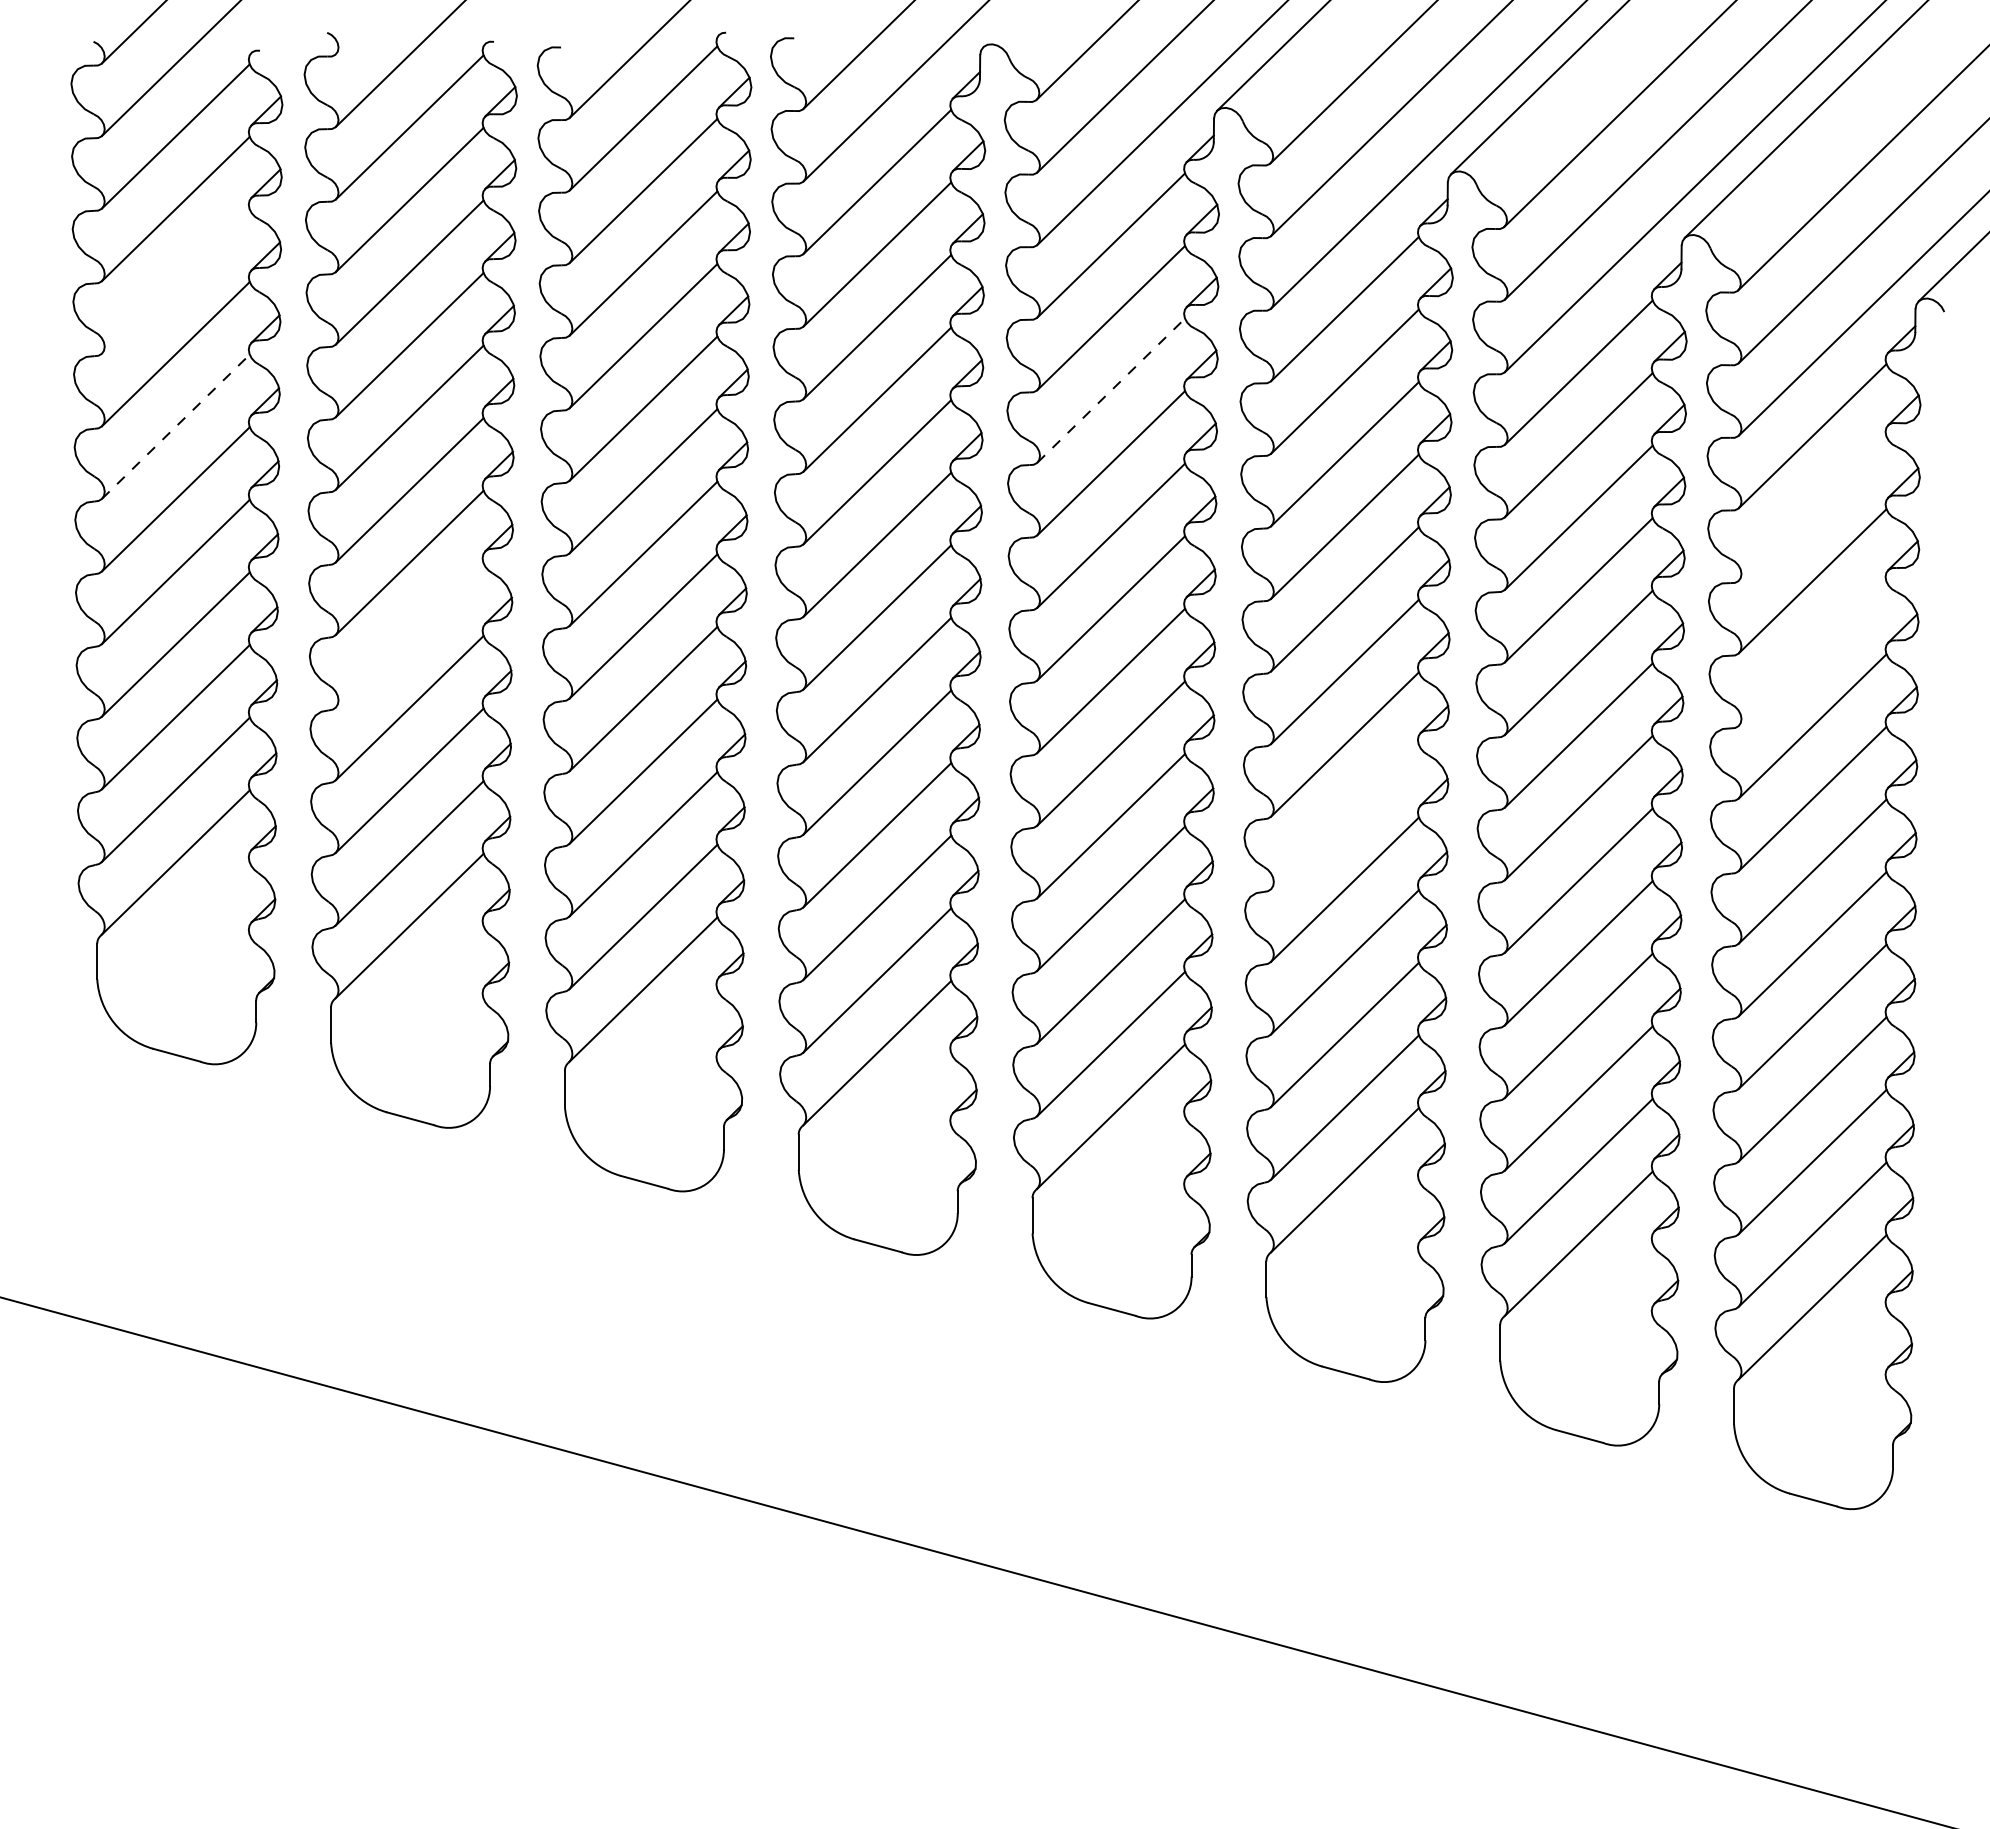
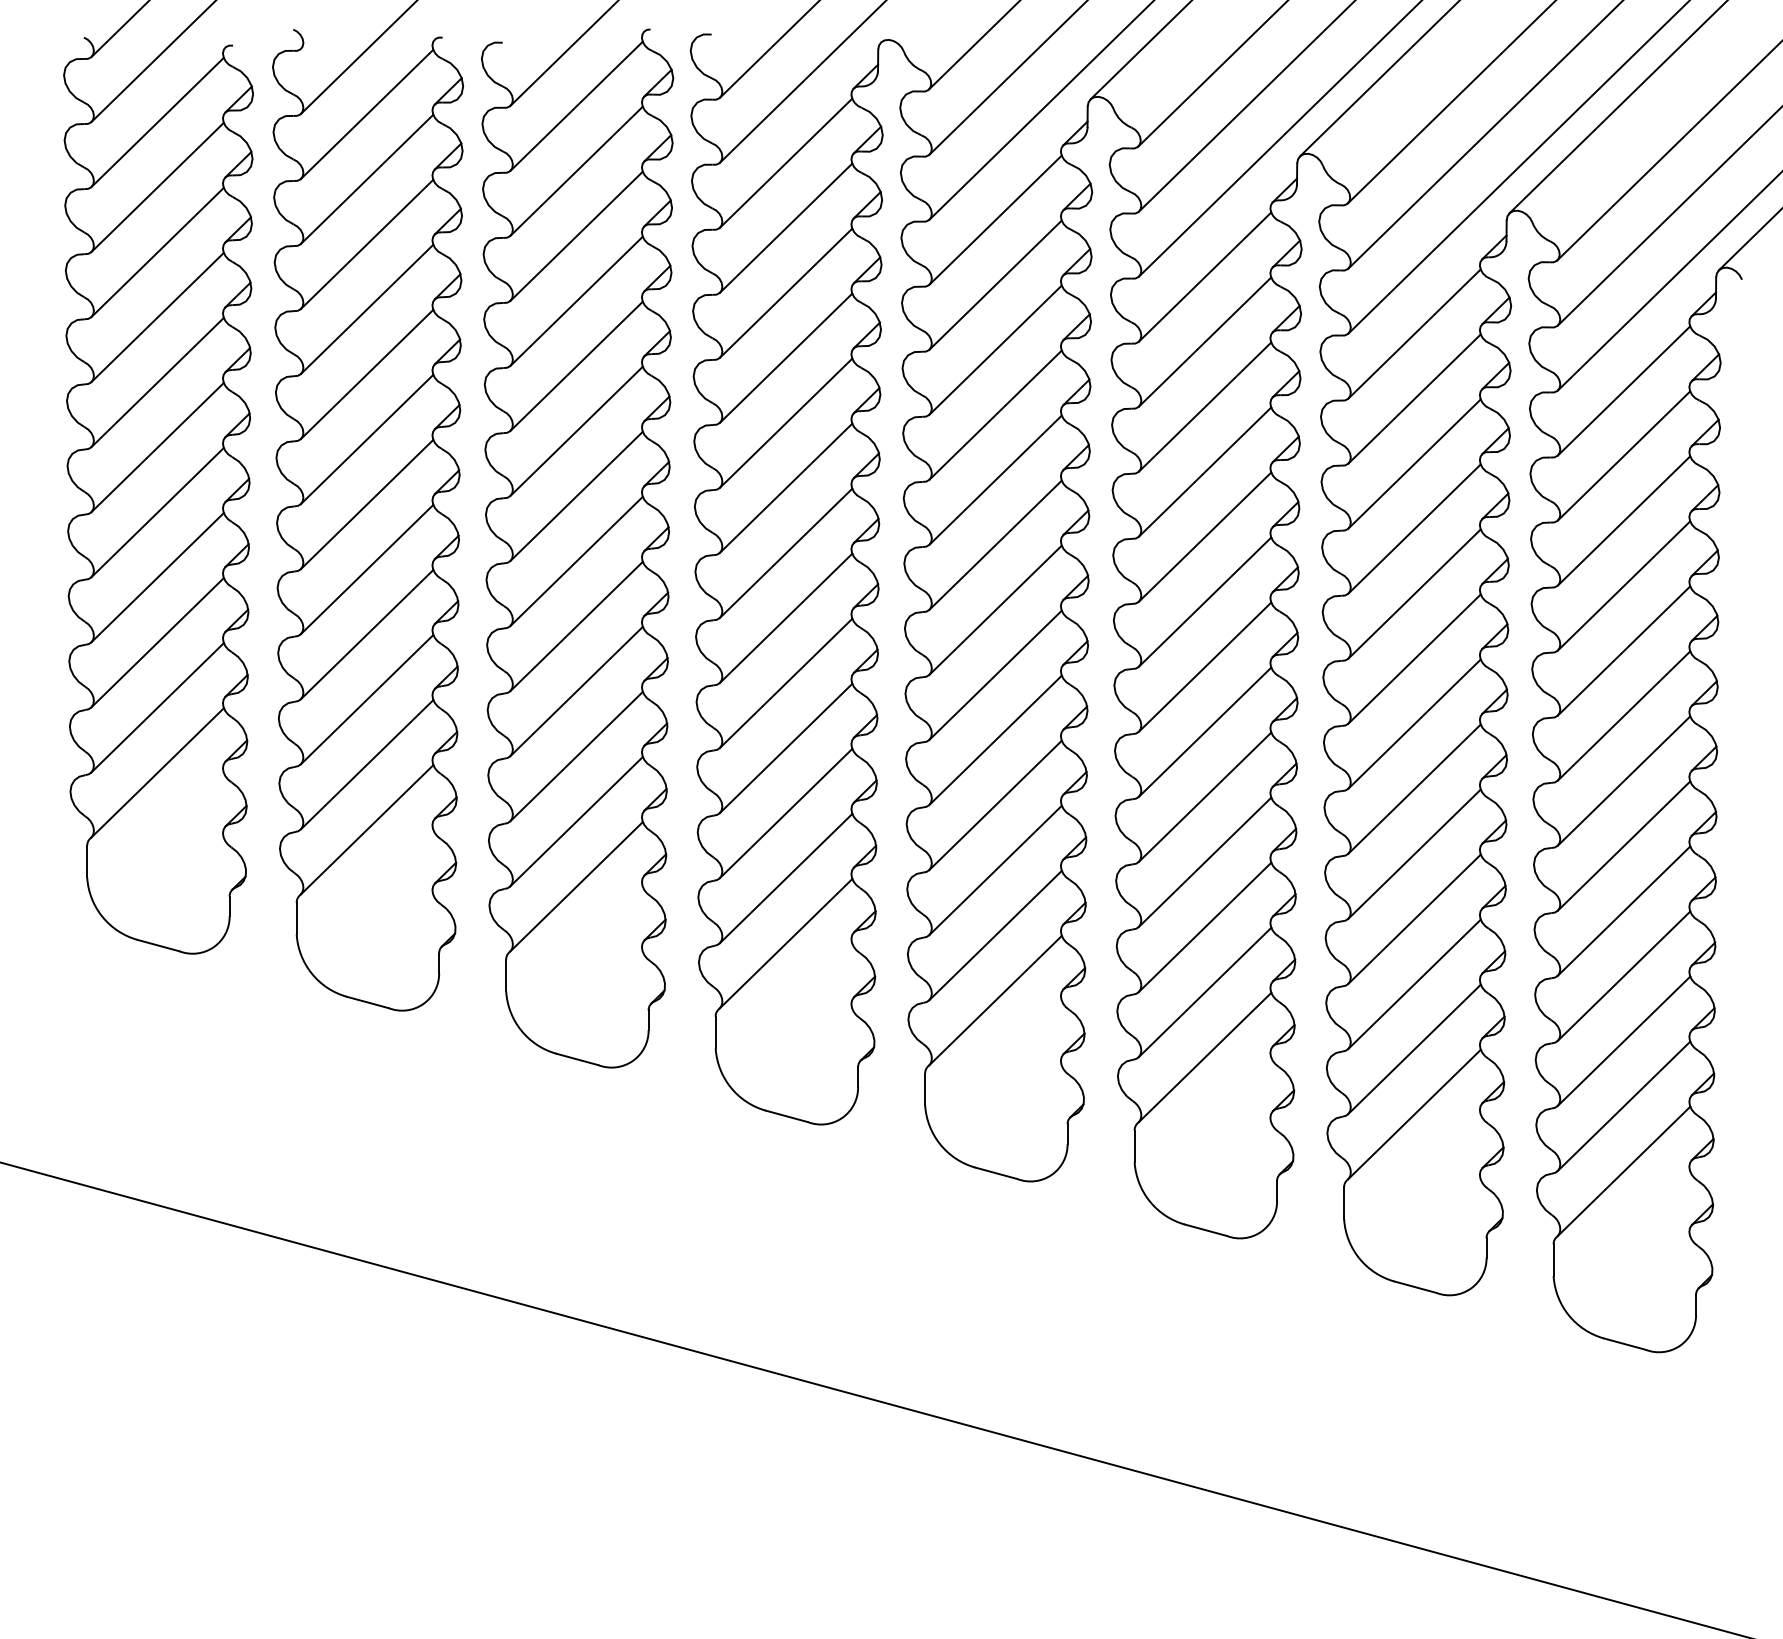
line: (175, 281) -> (157, 252), added
line: (1111, 390) -> (995, 350), dashed -> solid
line: (176, 426) -> (158, 382), dashed -> solid
line: (1812, 508) -> (1623, 455), added
line: (409, 635) -> (366, 569), added
line: (1812, 653) -> (1623, 585), added
line: (1344, 817) -> (1204, 732), added

